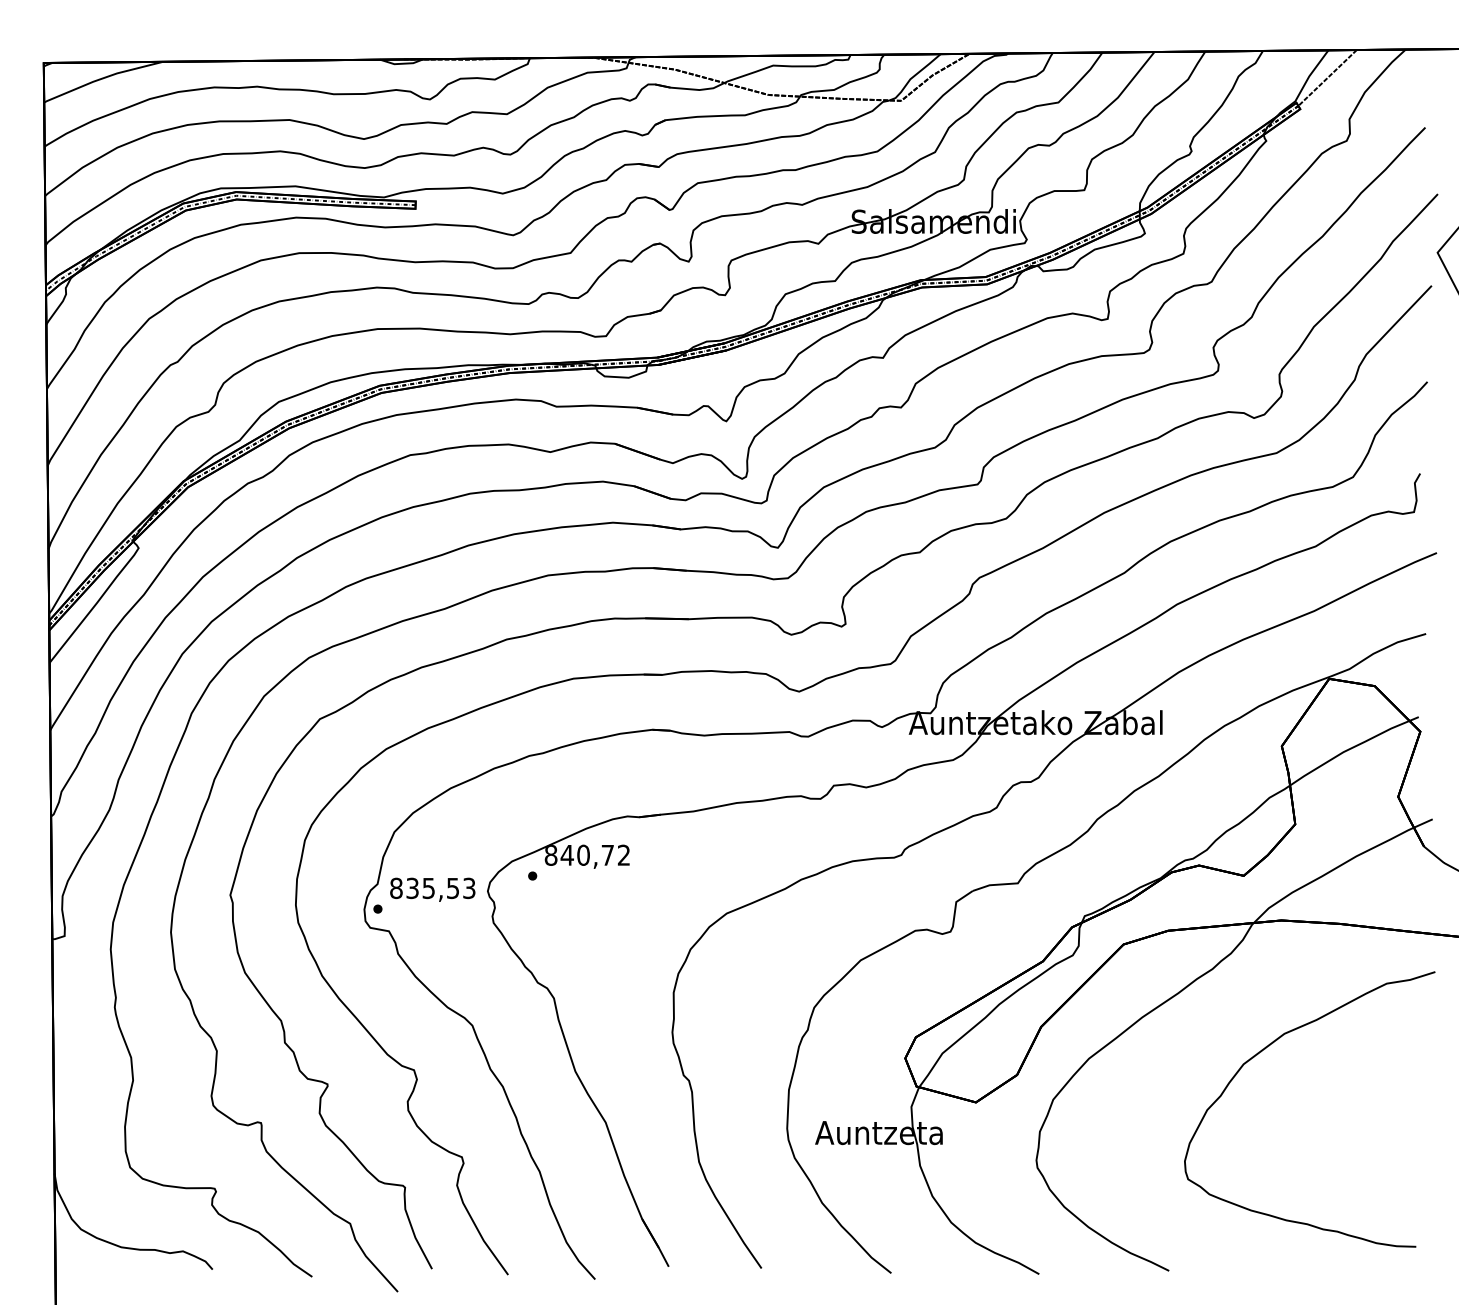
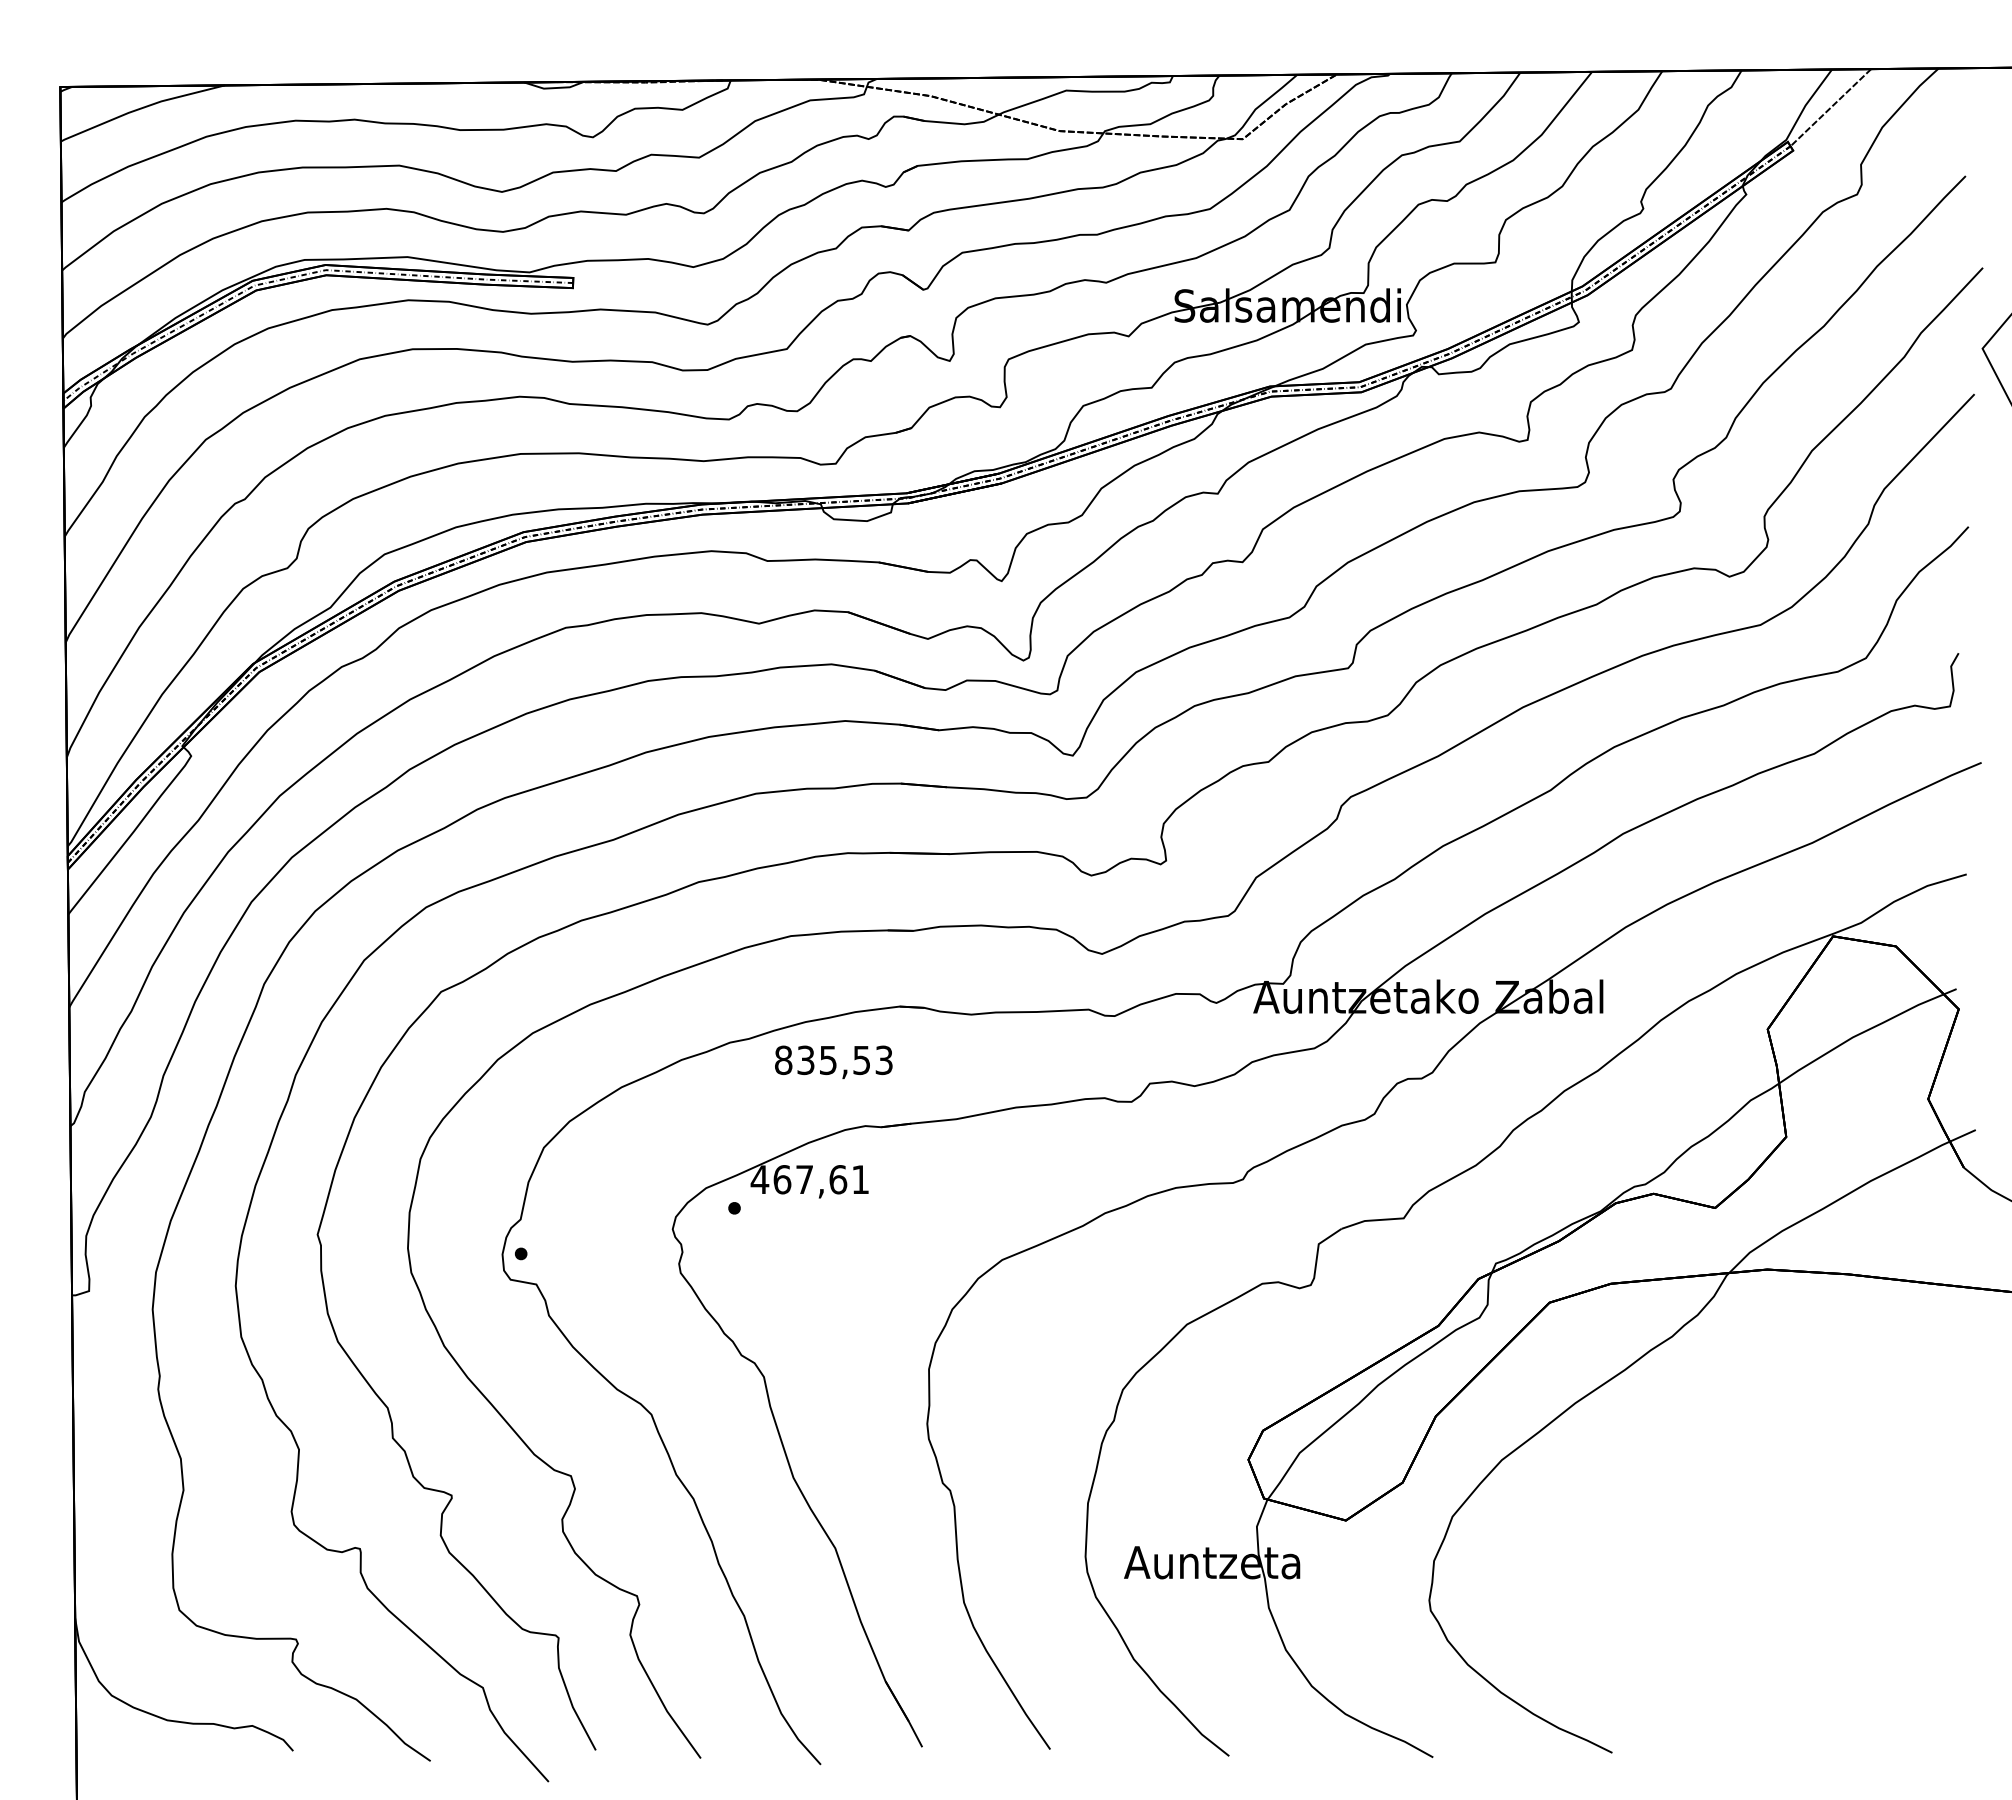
text: (587, 855) -> (809, 1179), 840,72 -> 467,61
text: (432, 889) -> (833, 1062), moved
curve: (1264, 1049) -> (1744, 1447), removed

